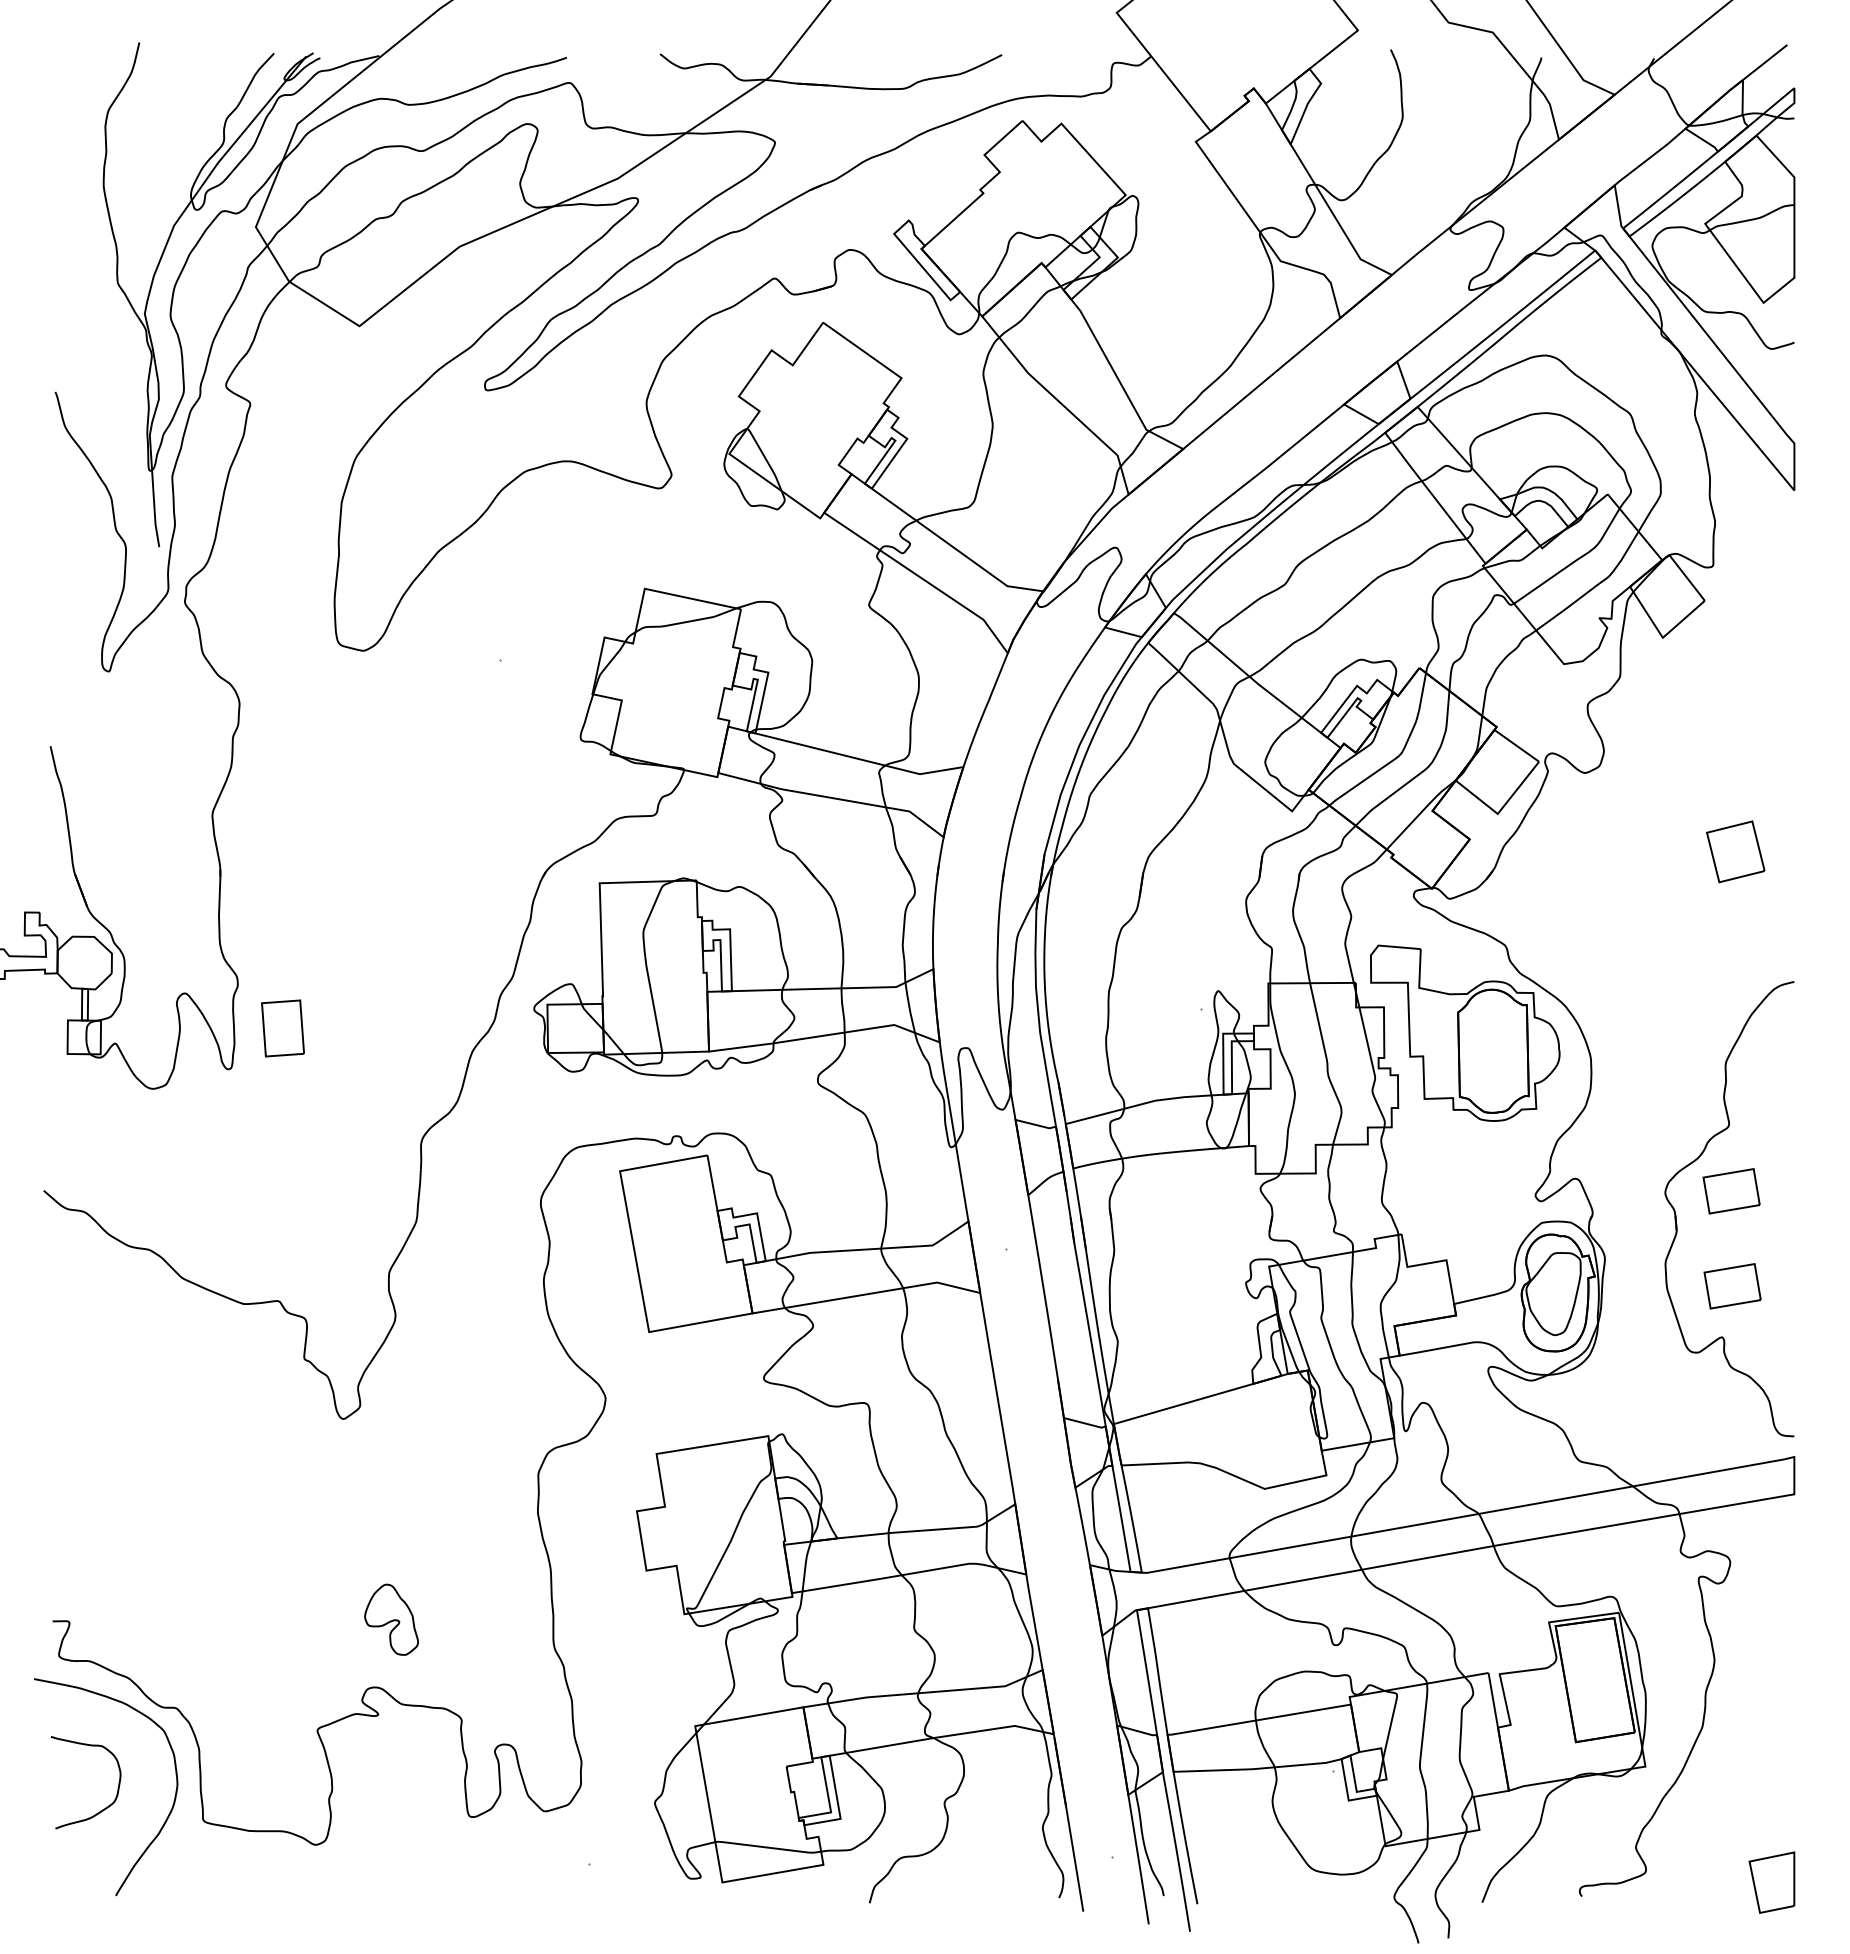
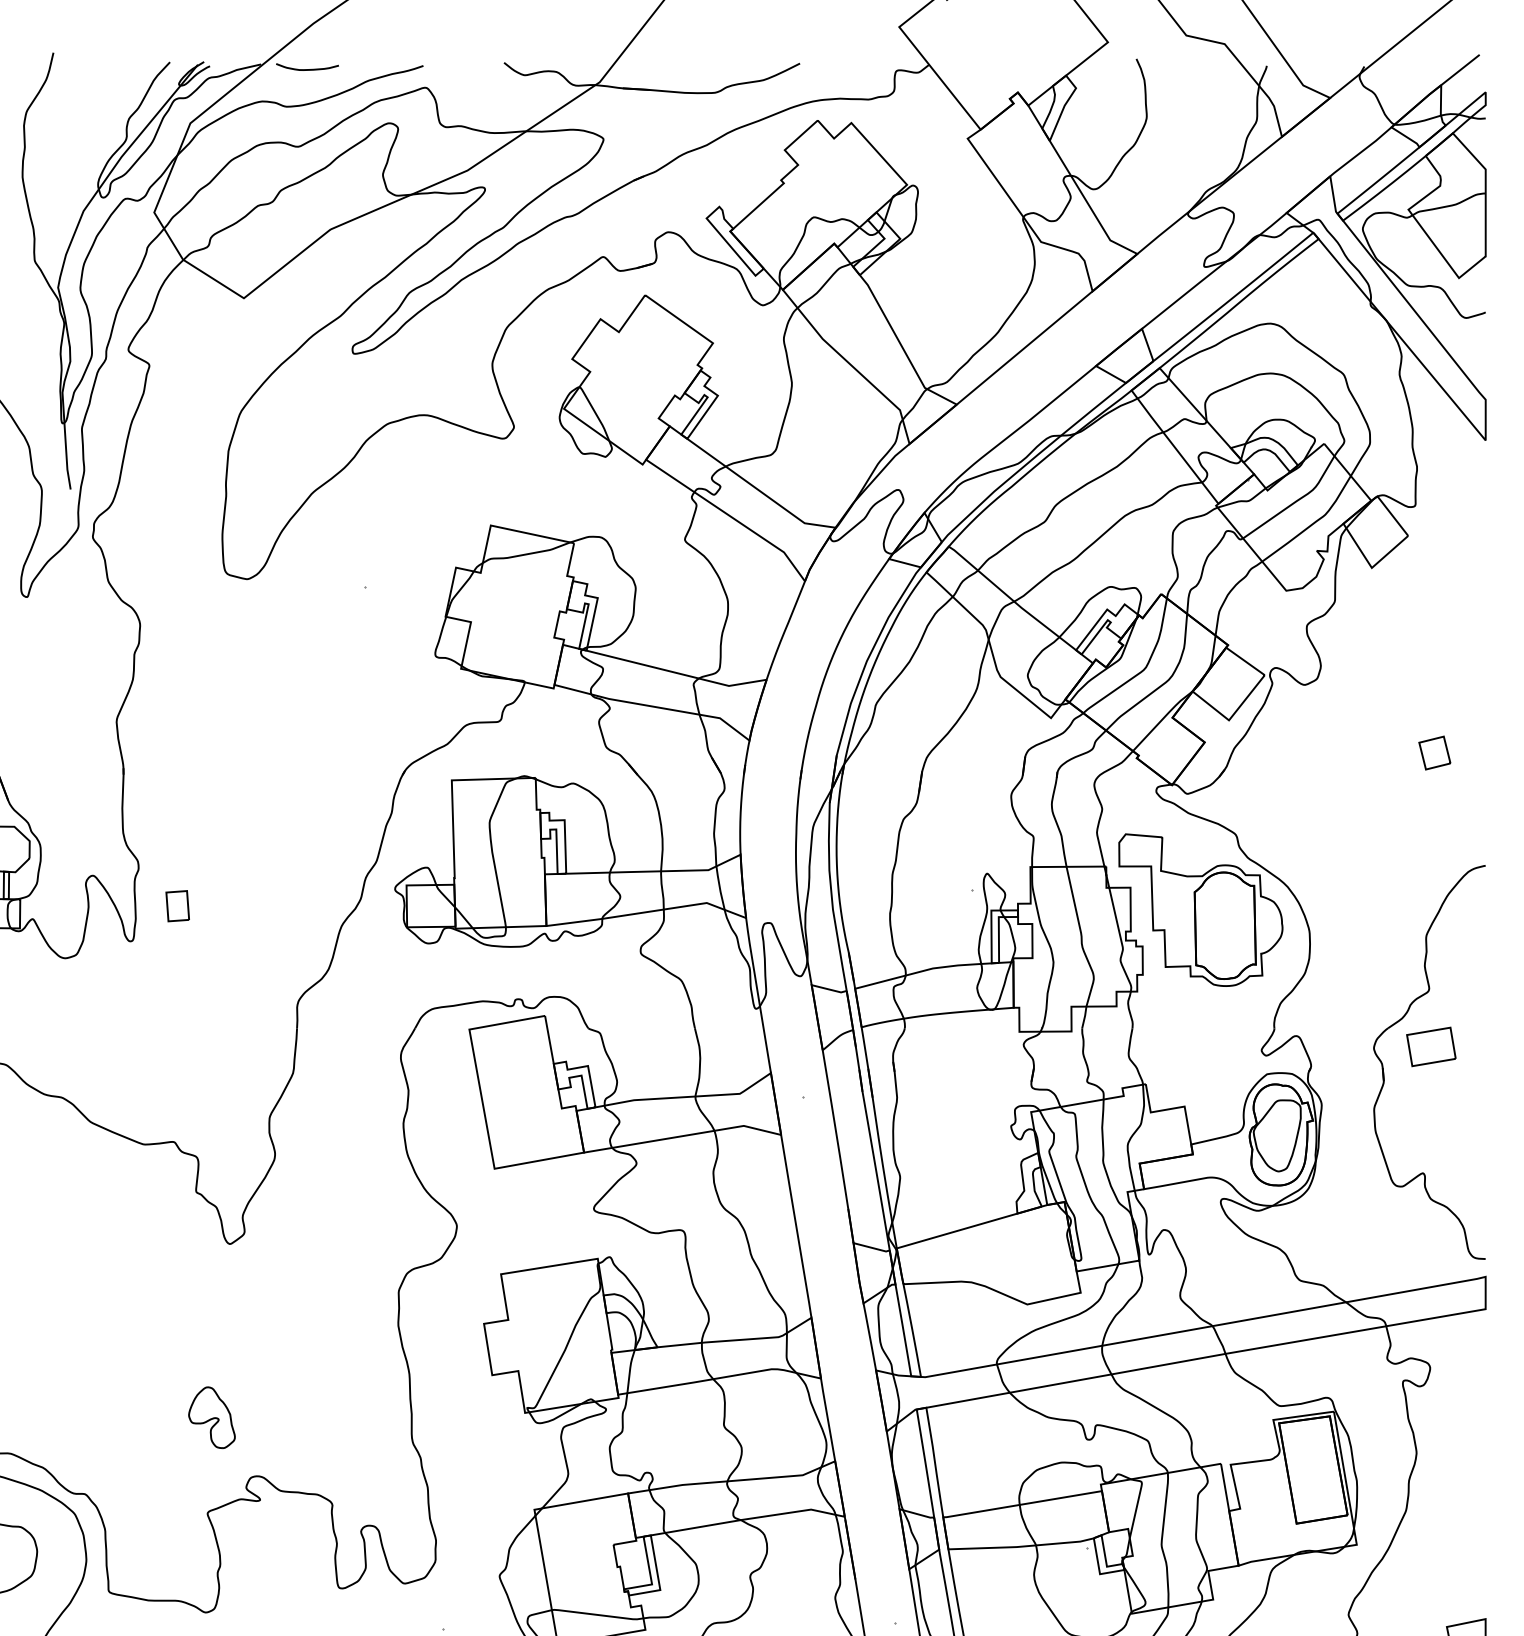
curve: (432, 61) -> (307, 69), added
part: (1735, 851) -> (1434, 752), size x0.62
part: (282, 1028) -> (177, 906), size x0.62
part: (1732, 1286) -> (1432, 1129), removed
part: (391, 1619) -> (211, 1417), moved

